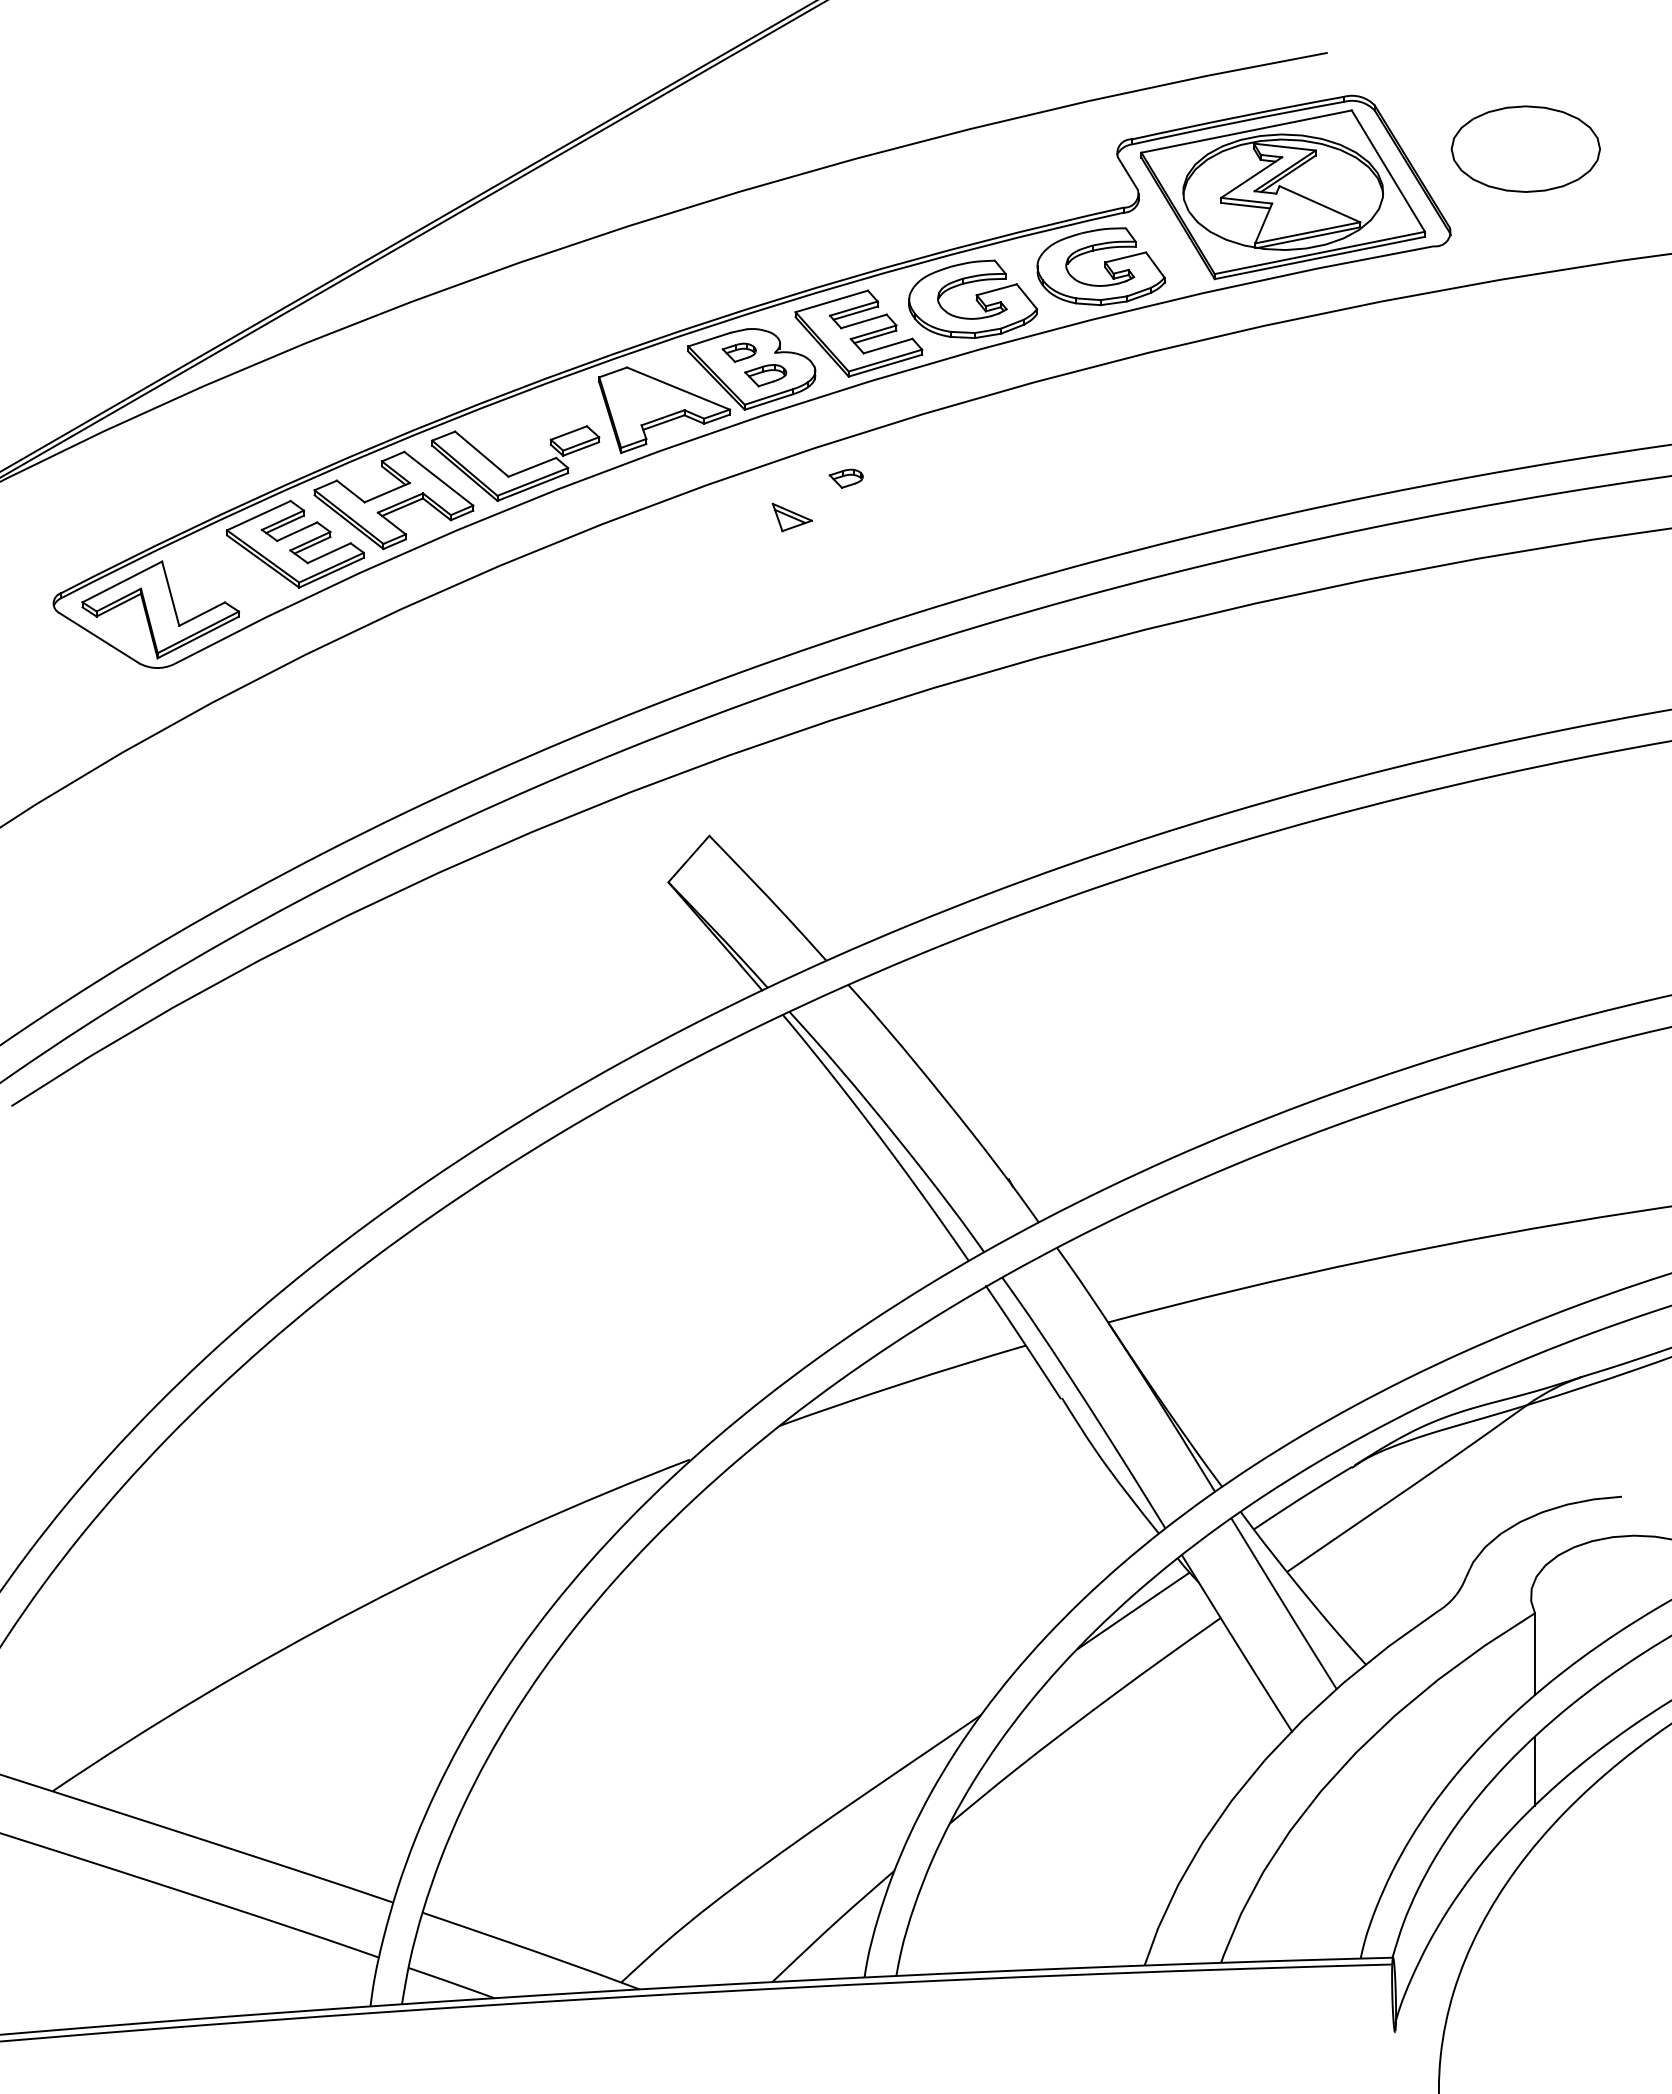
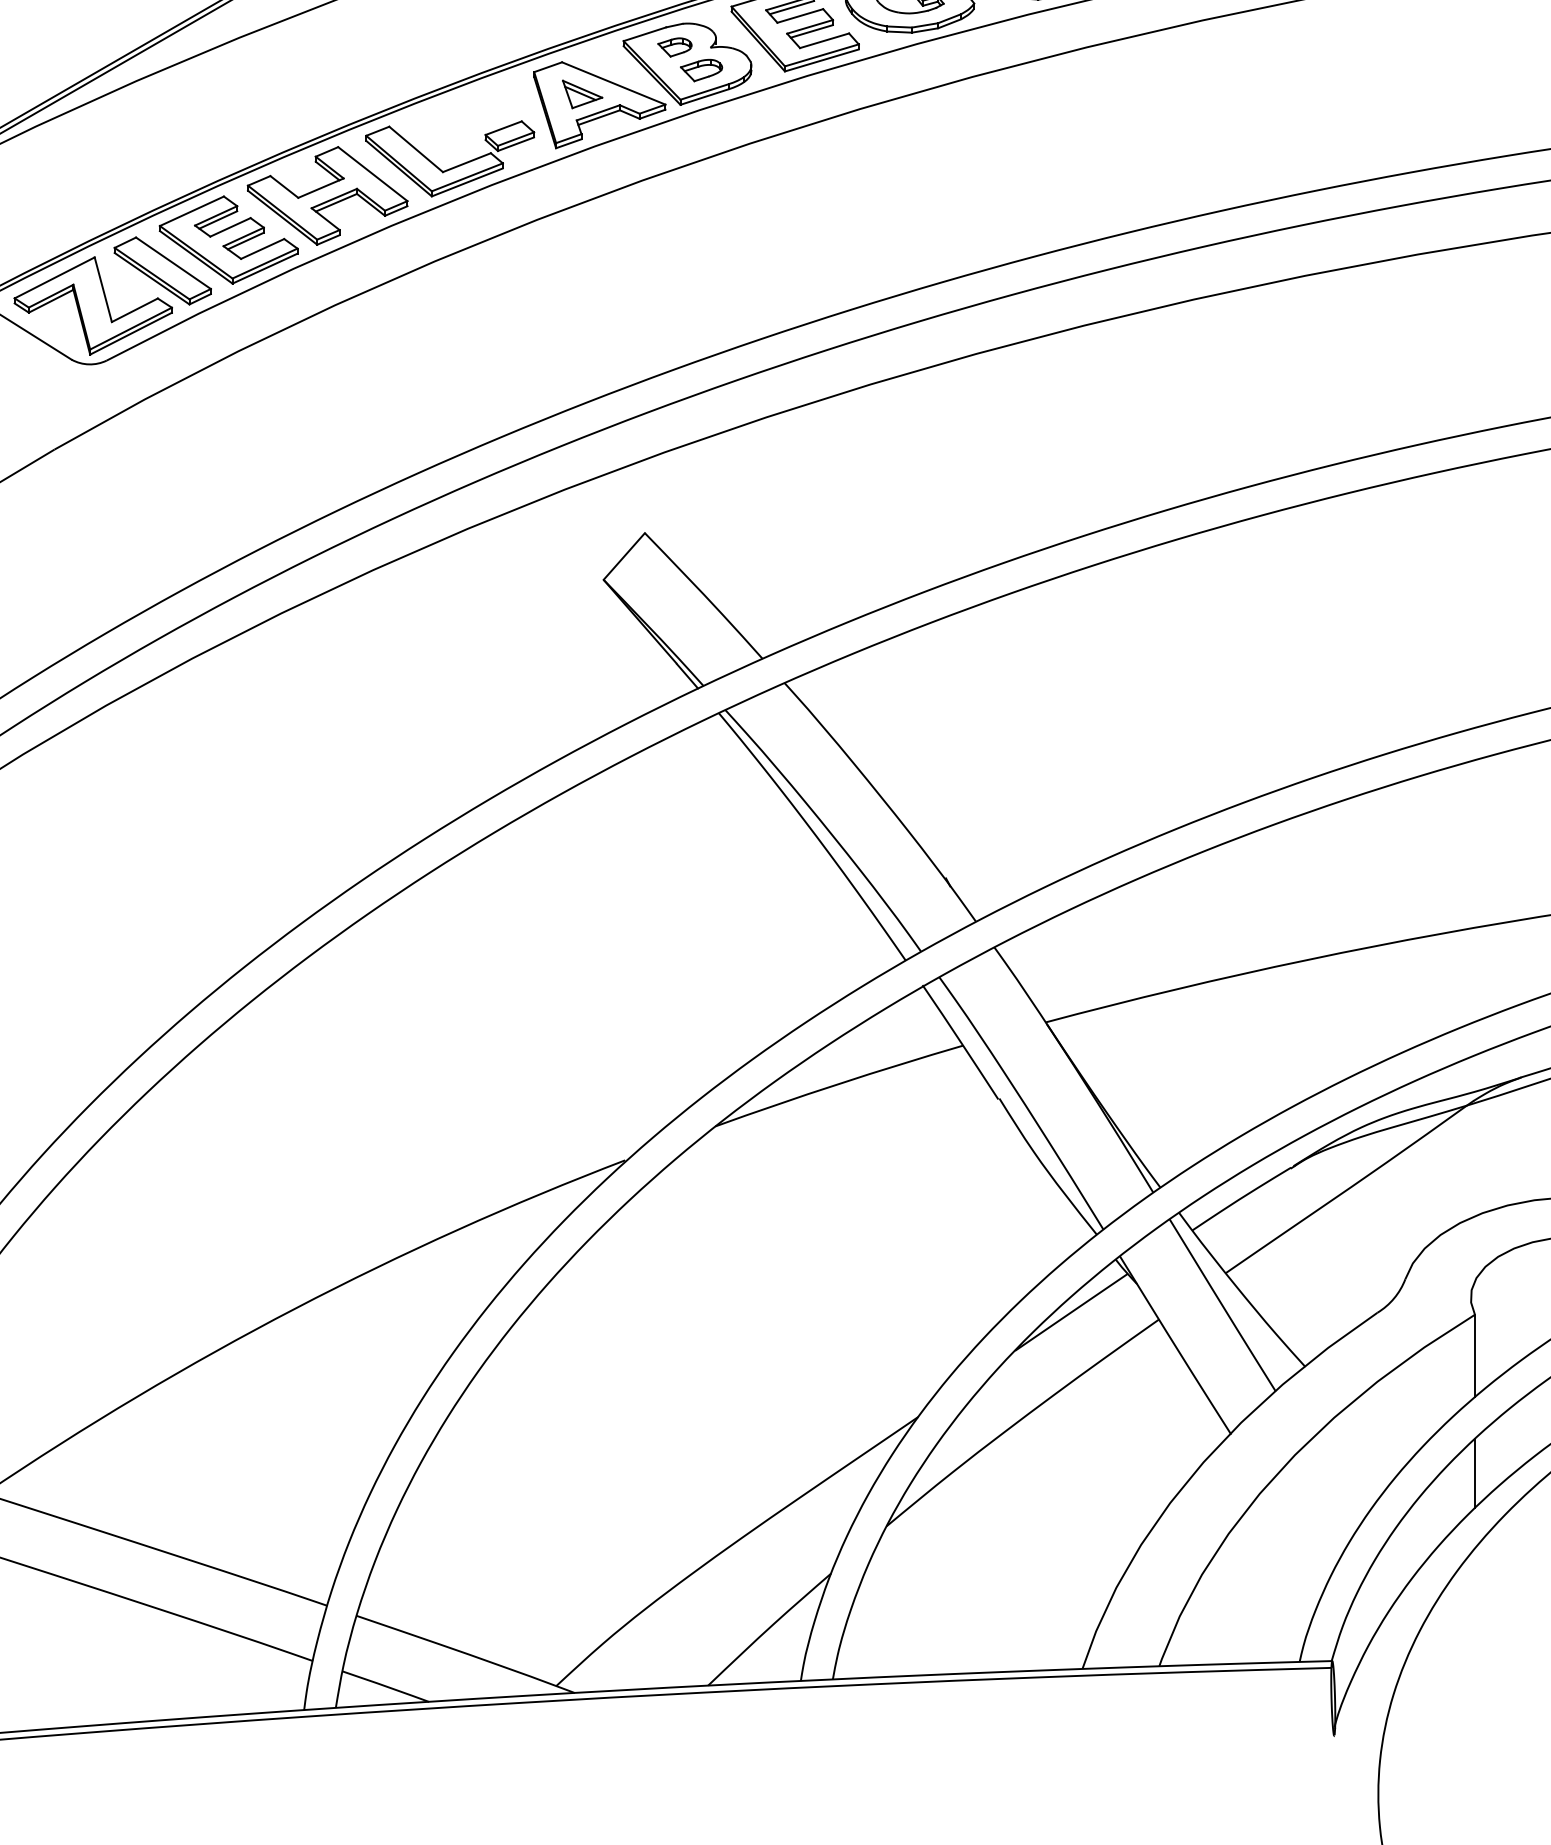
part: (845, 478) -> (781, 173), removed
part: (791, 517) -> (581, 94), moved
part: (229, 574) -> (162, 270), added

